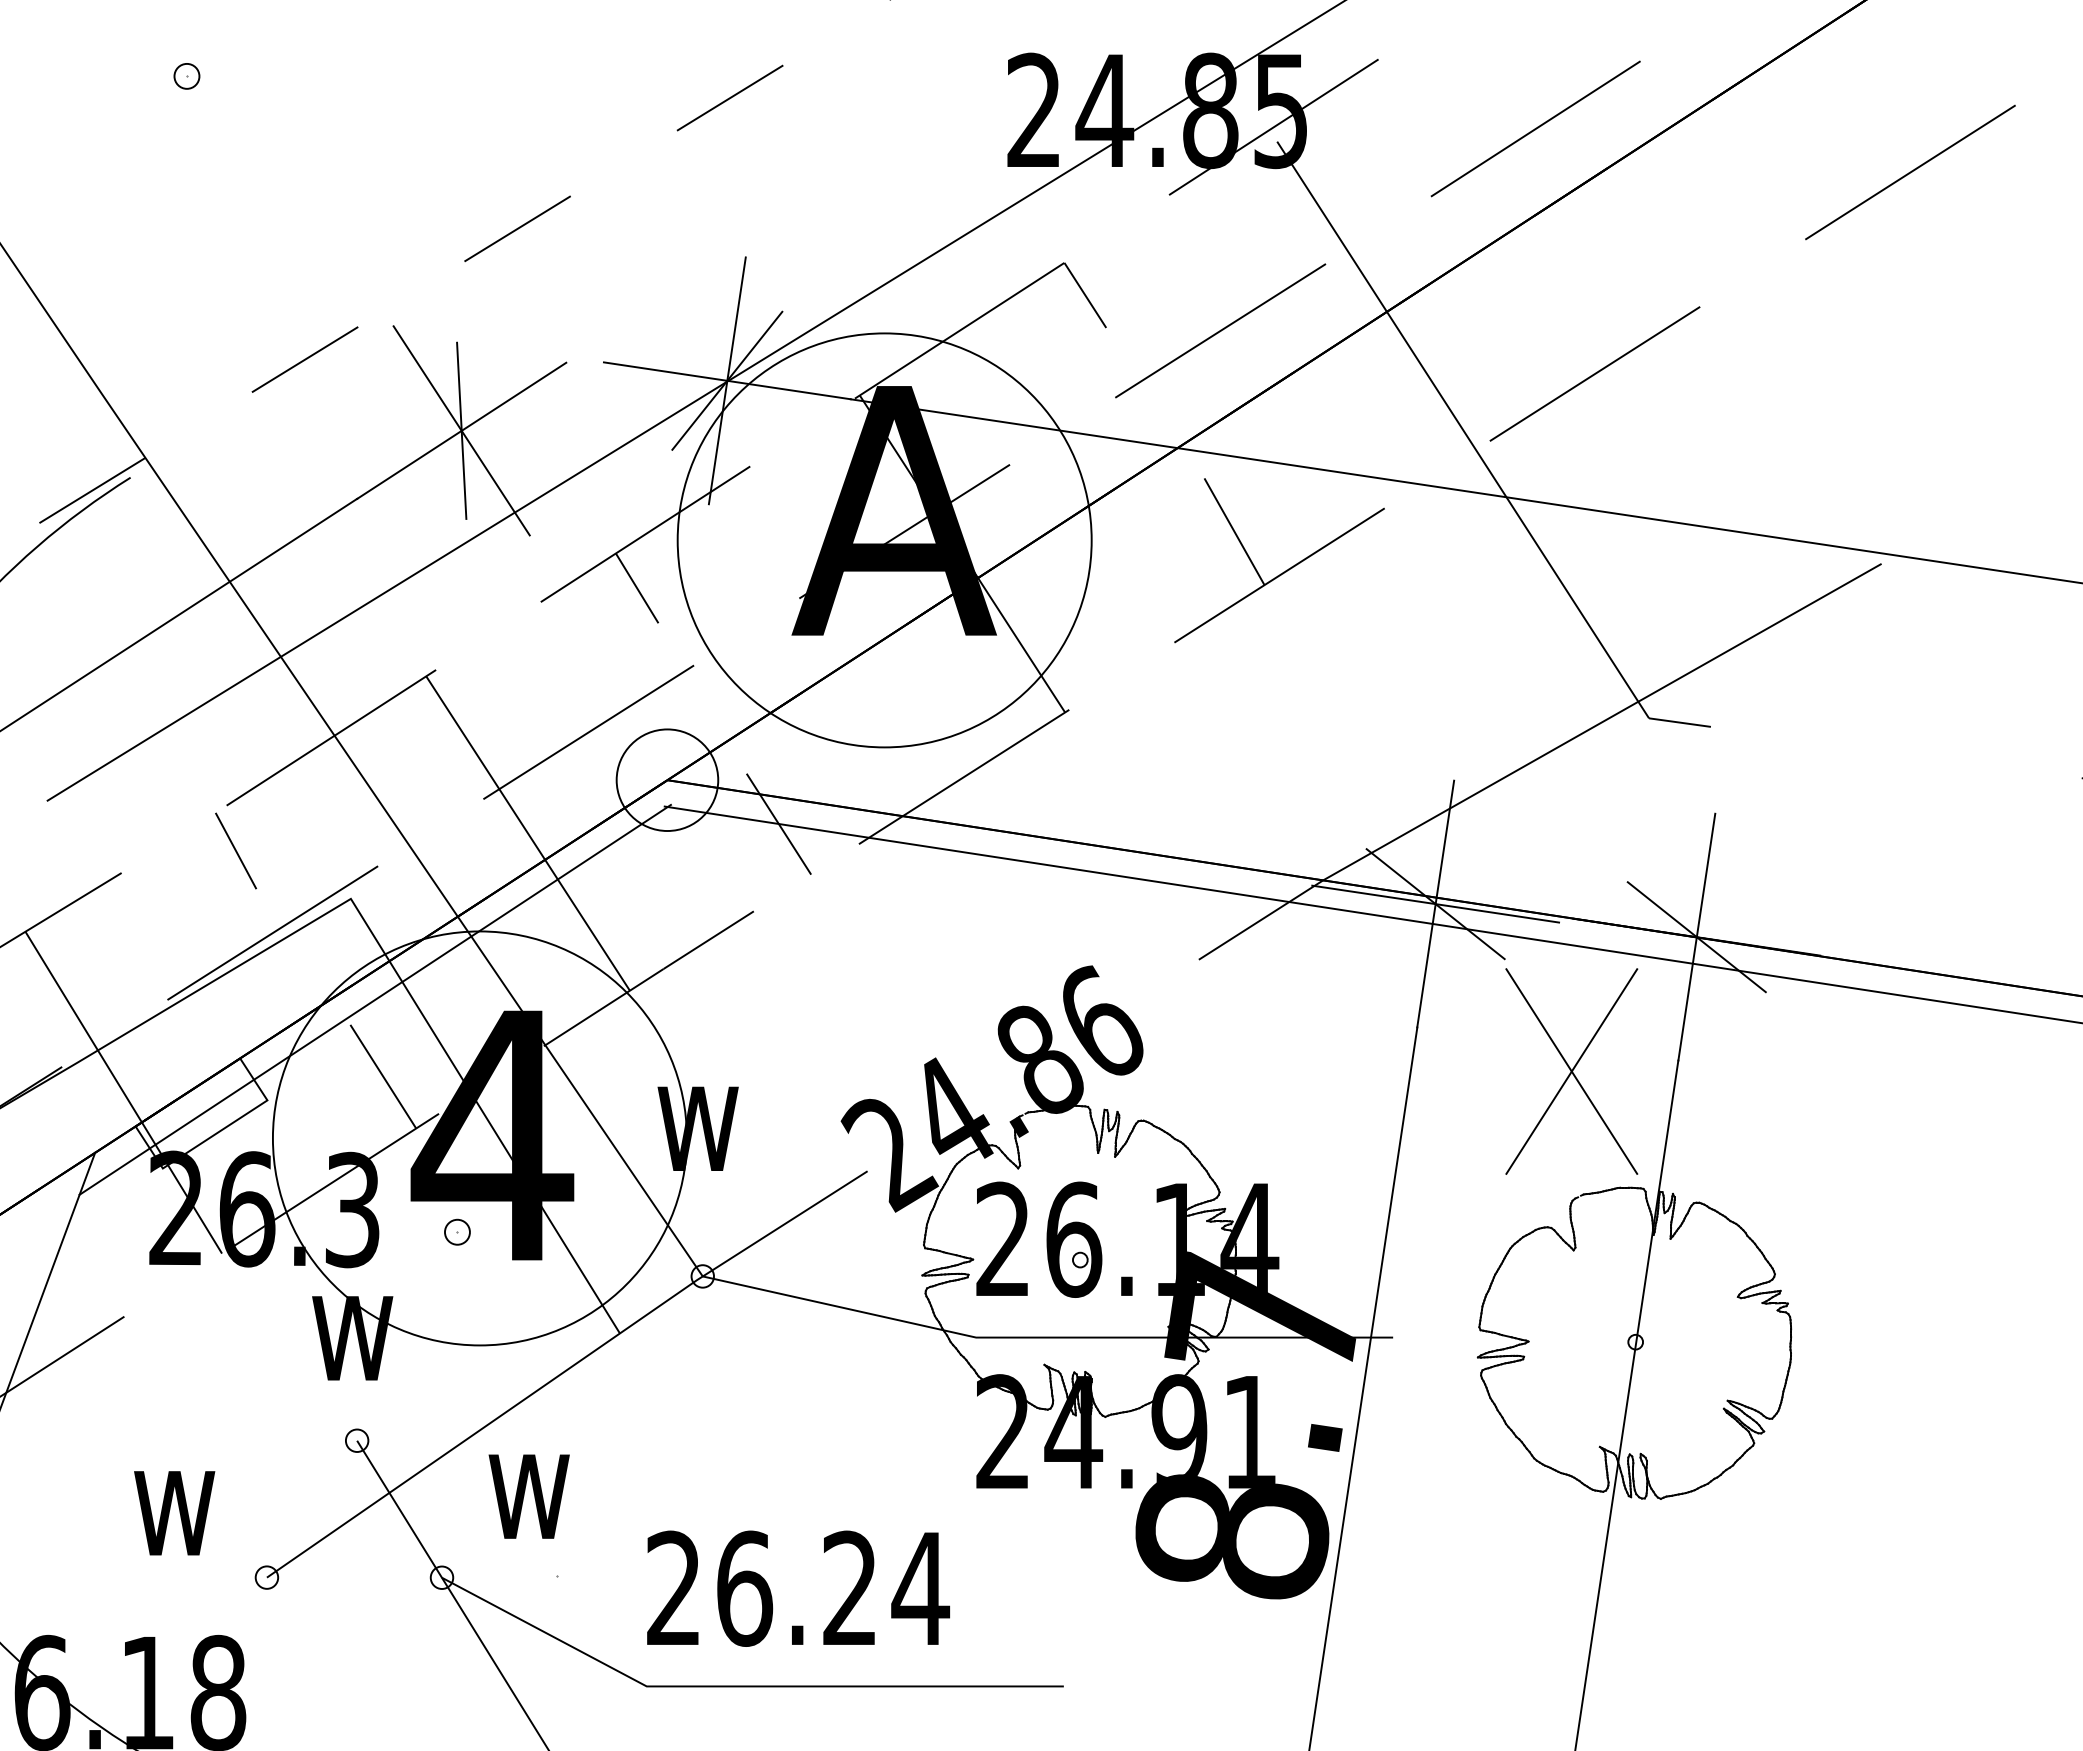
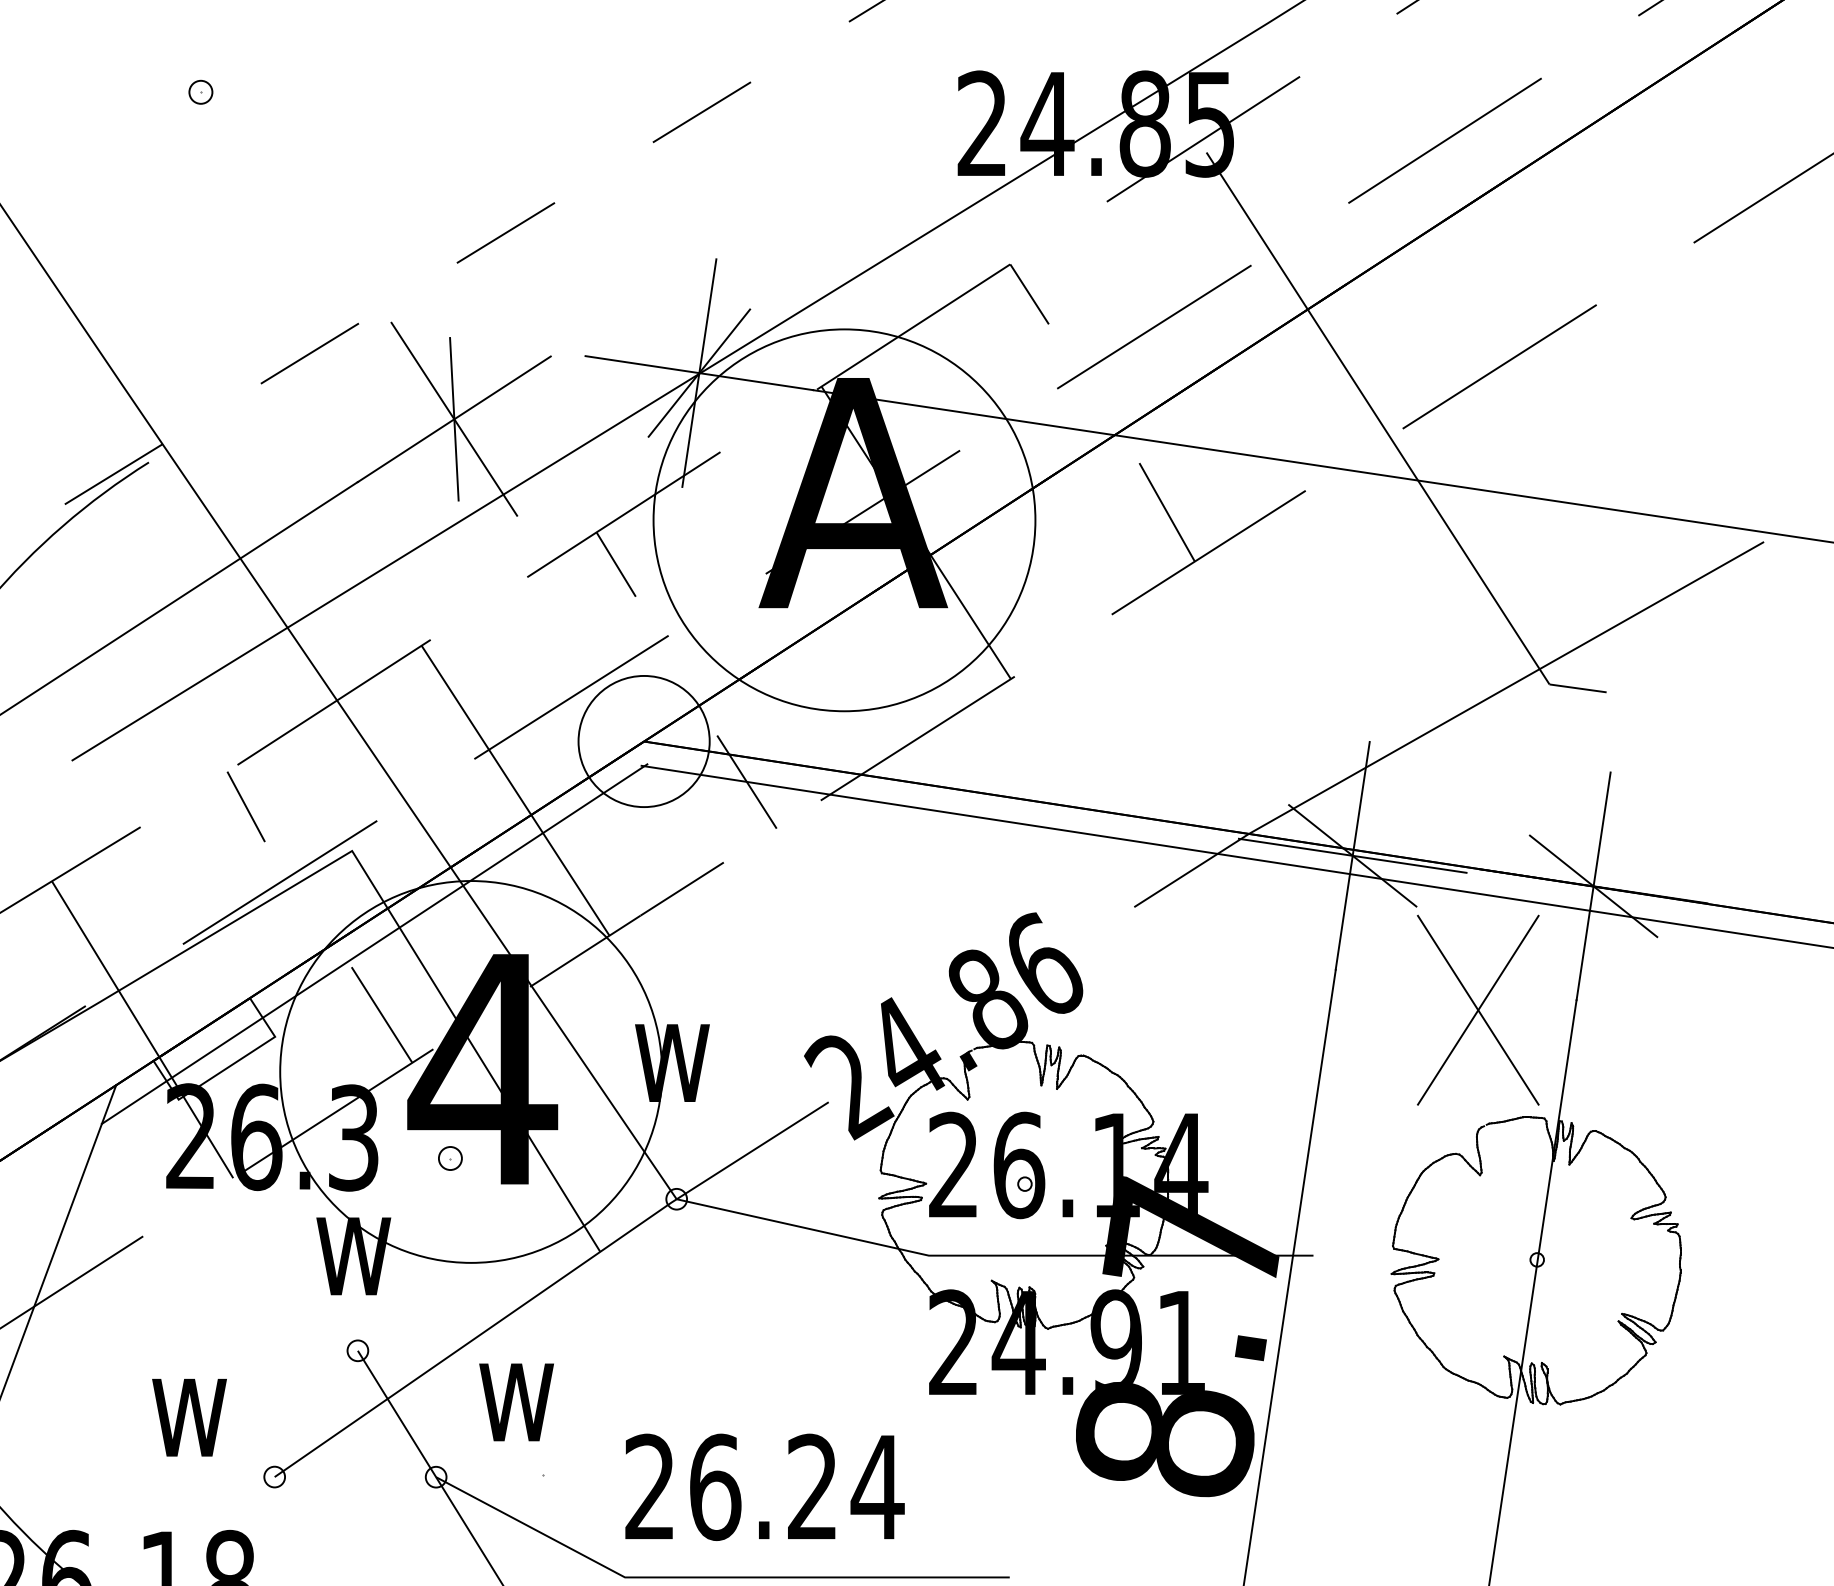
circle: (667, 780) -> (644, 741), size x1.4

